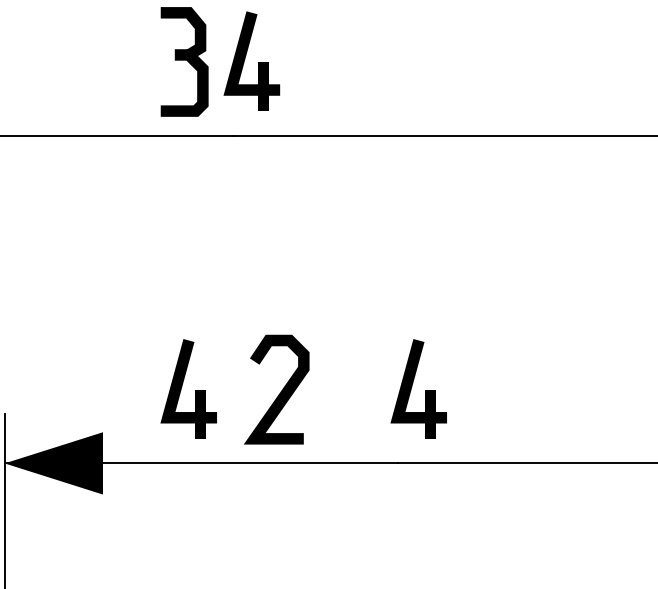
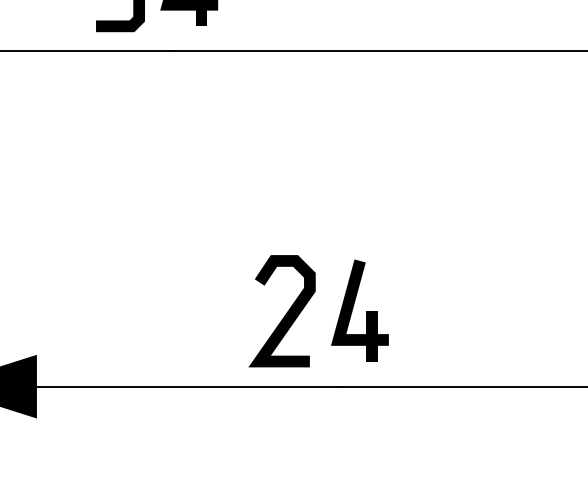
part: (182, 387) -> (118, 309), removed
curve: (280, 391) -> (286, 313), moved

